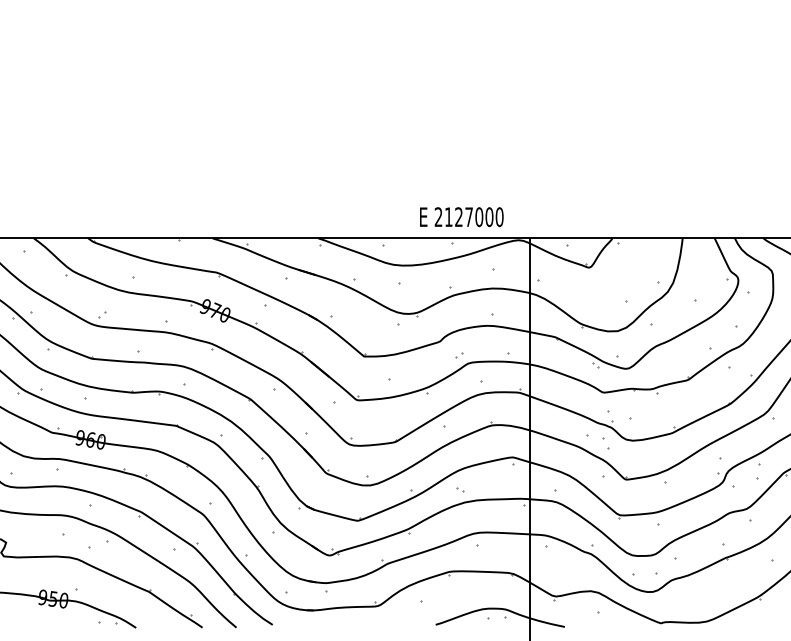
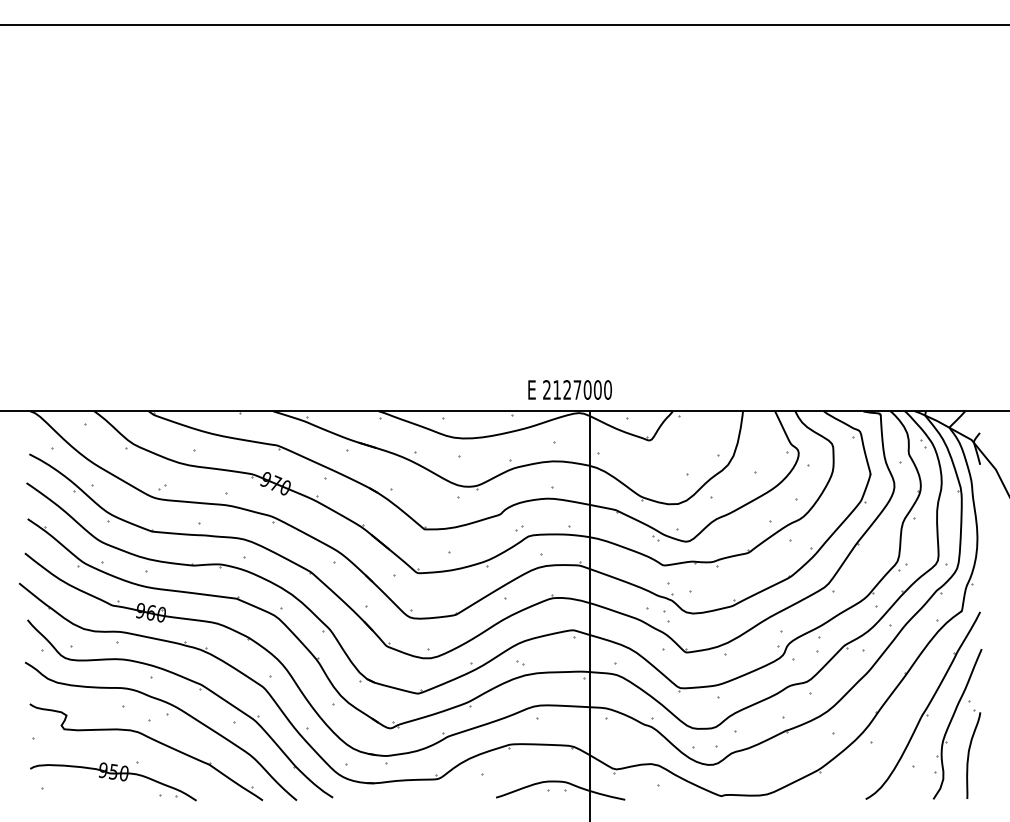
text: (461, 216) -> (569, 389), moved

